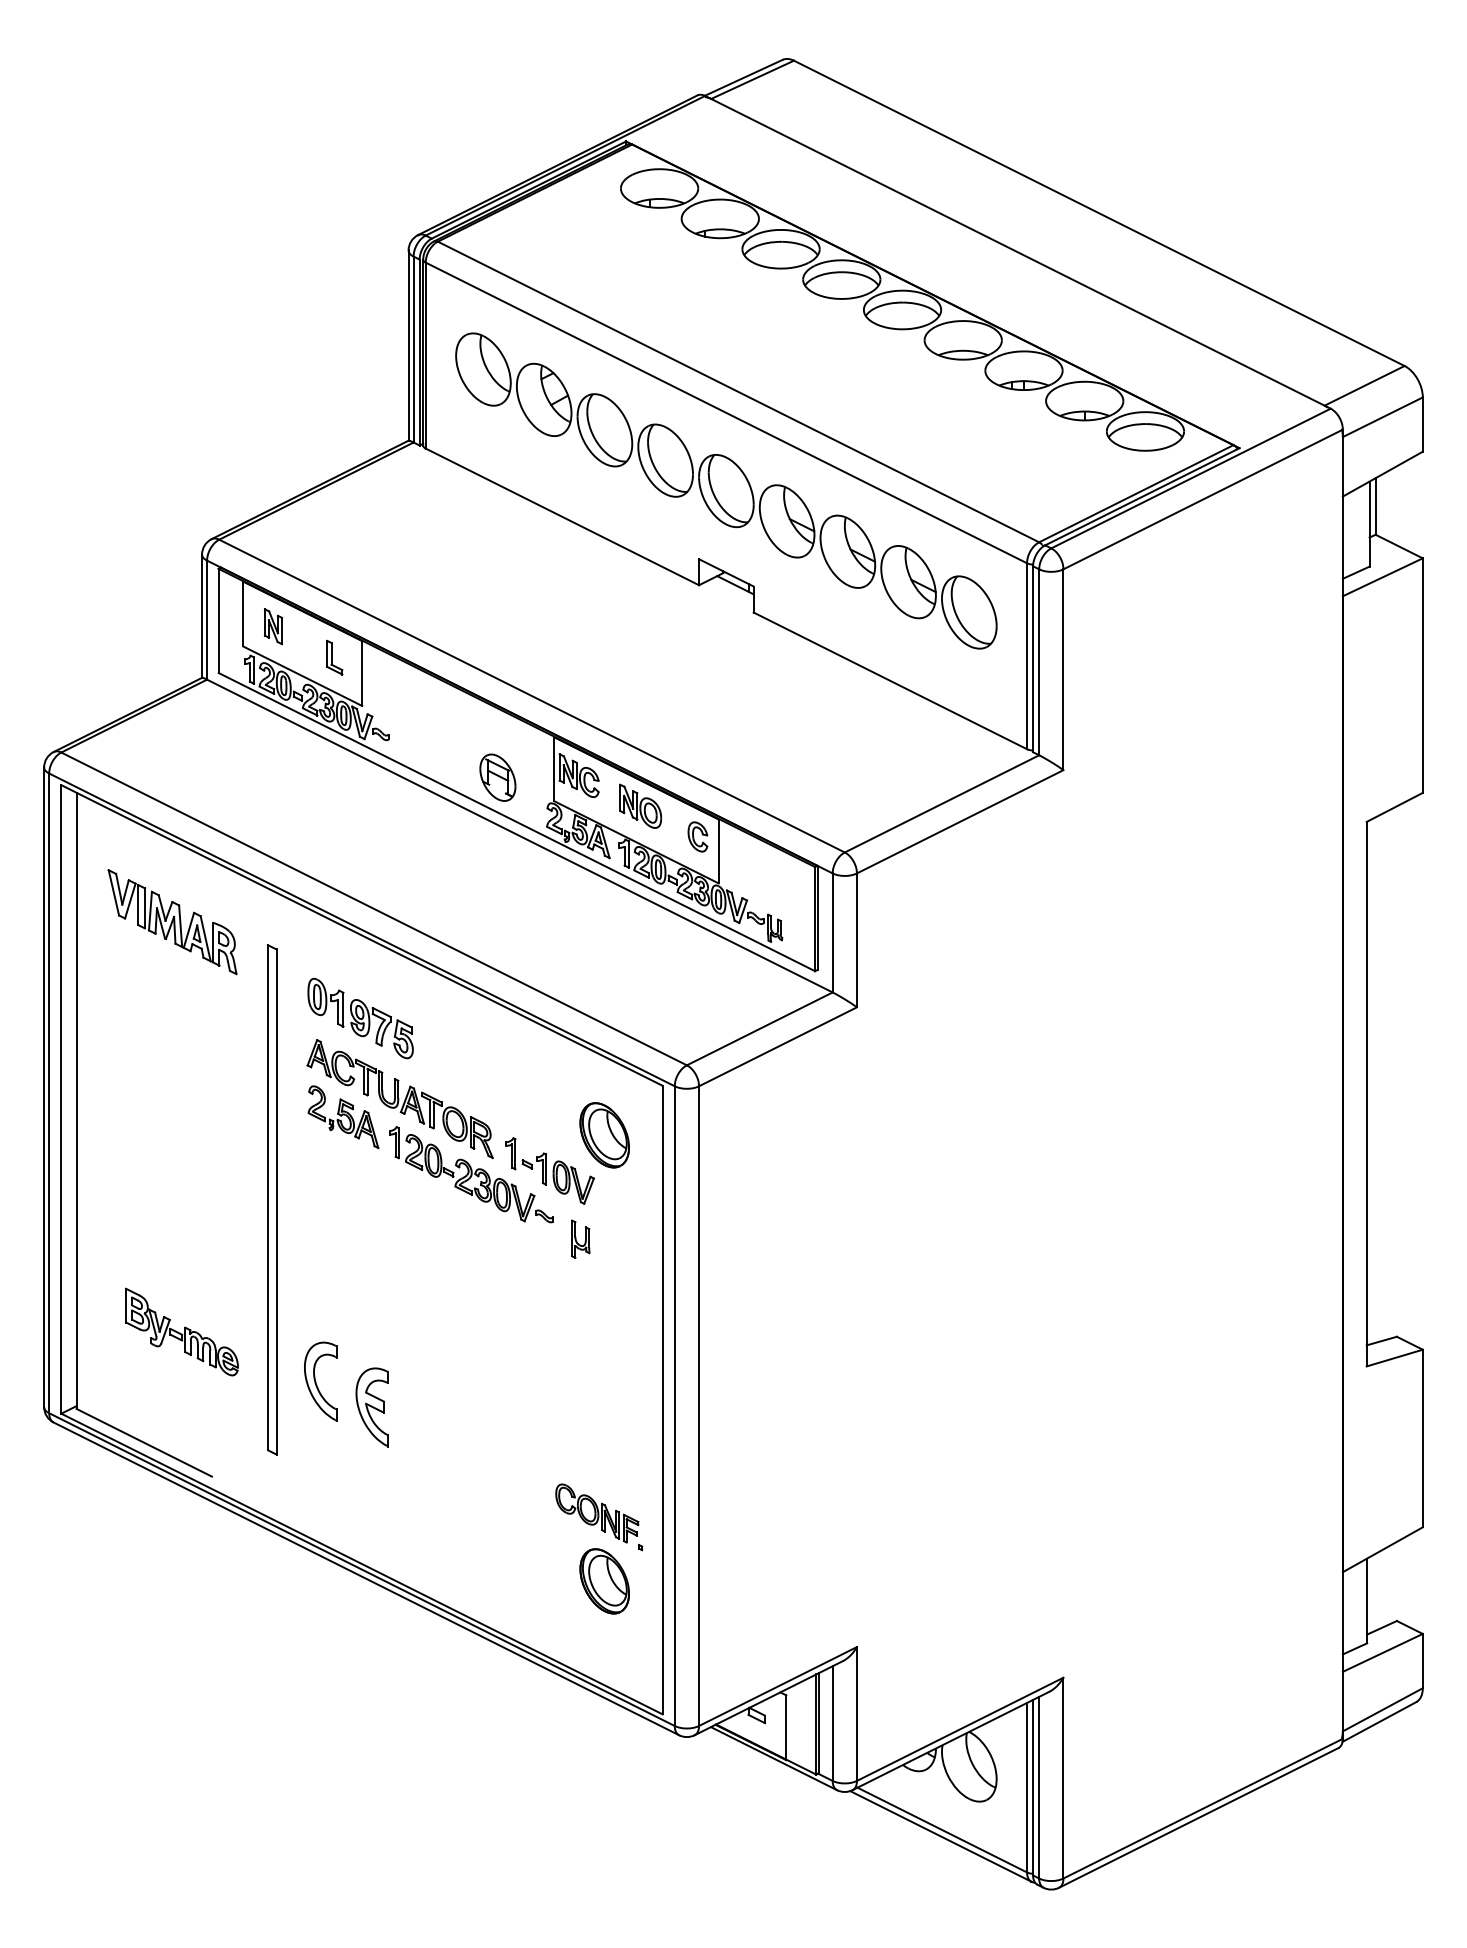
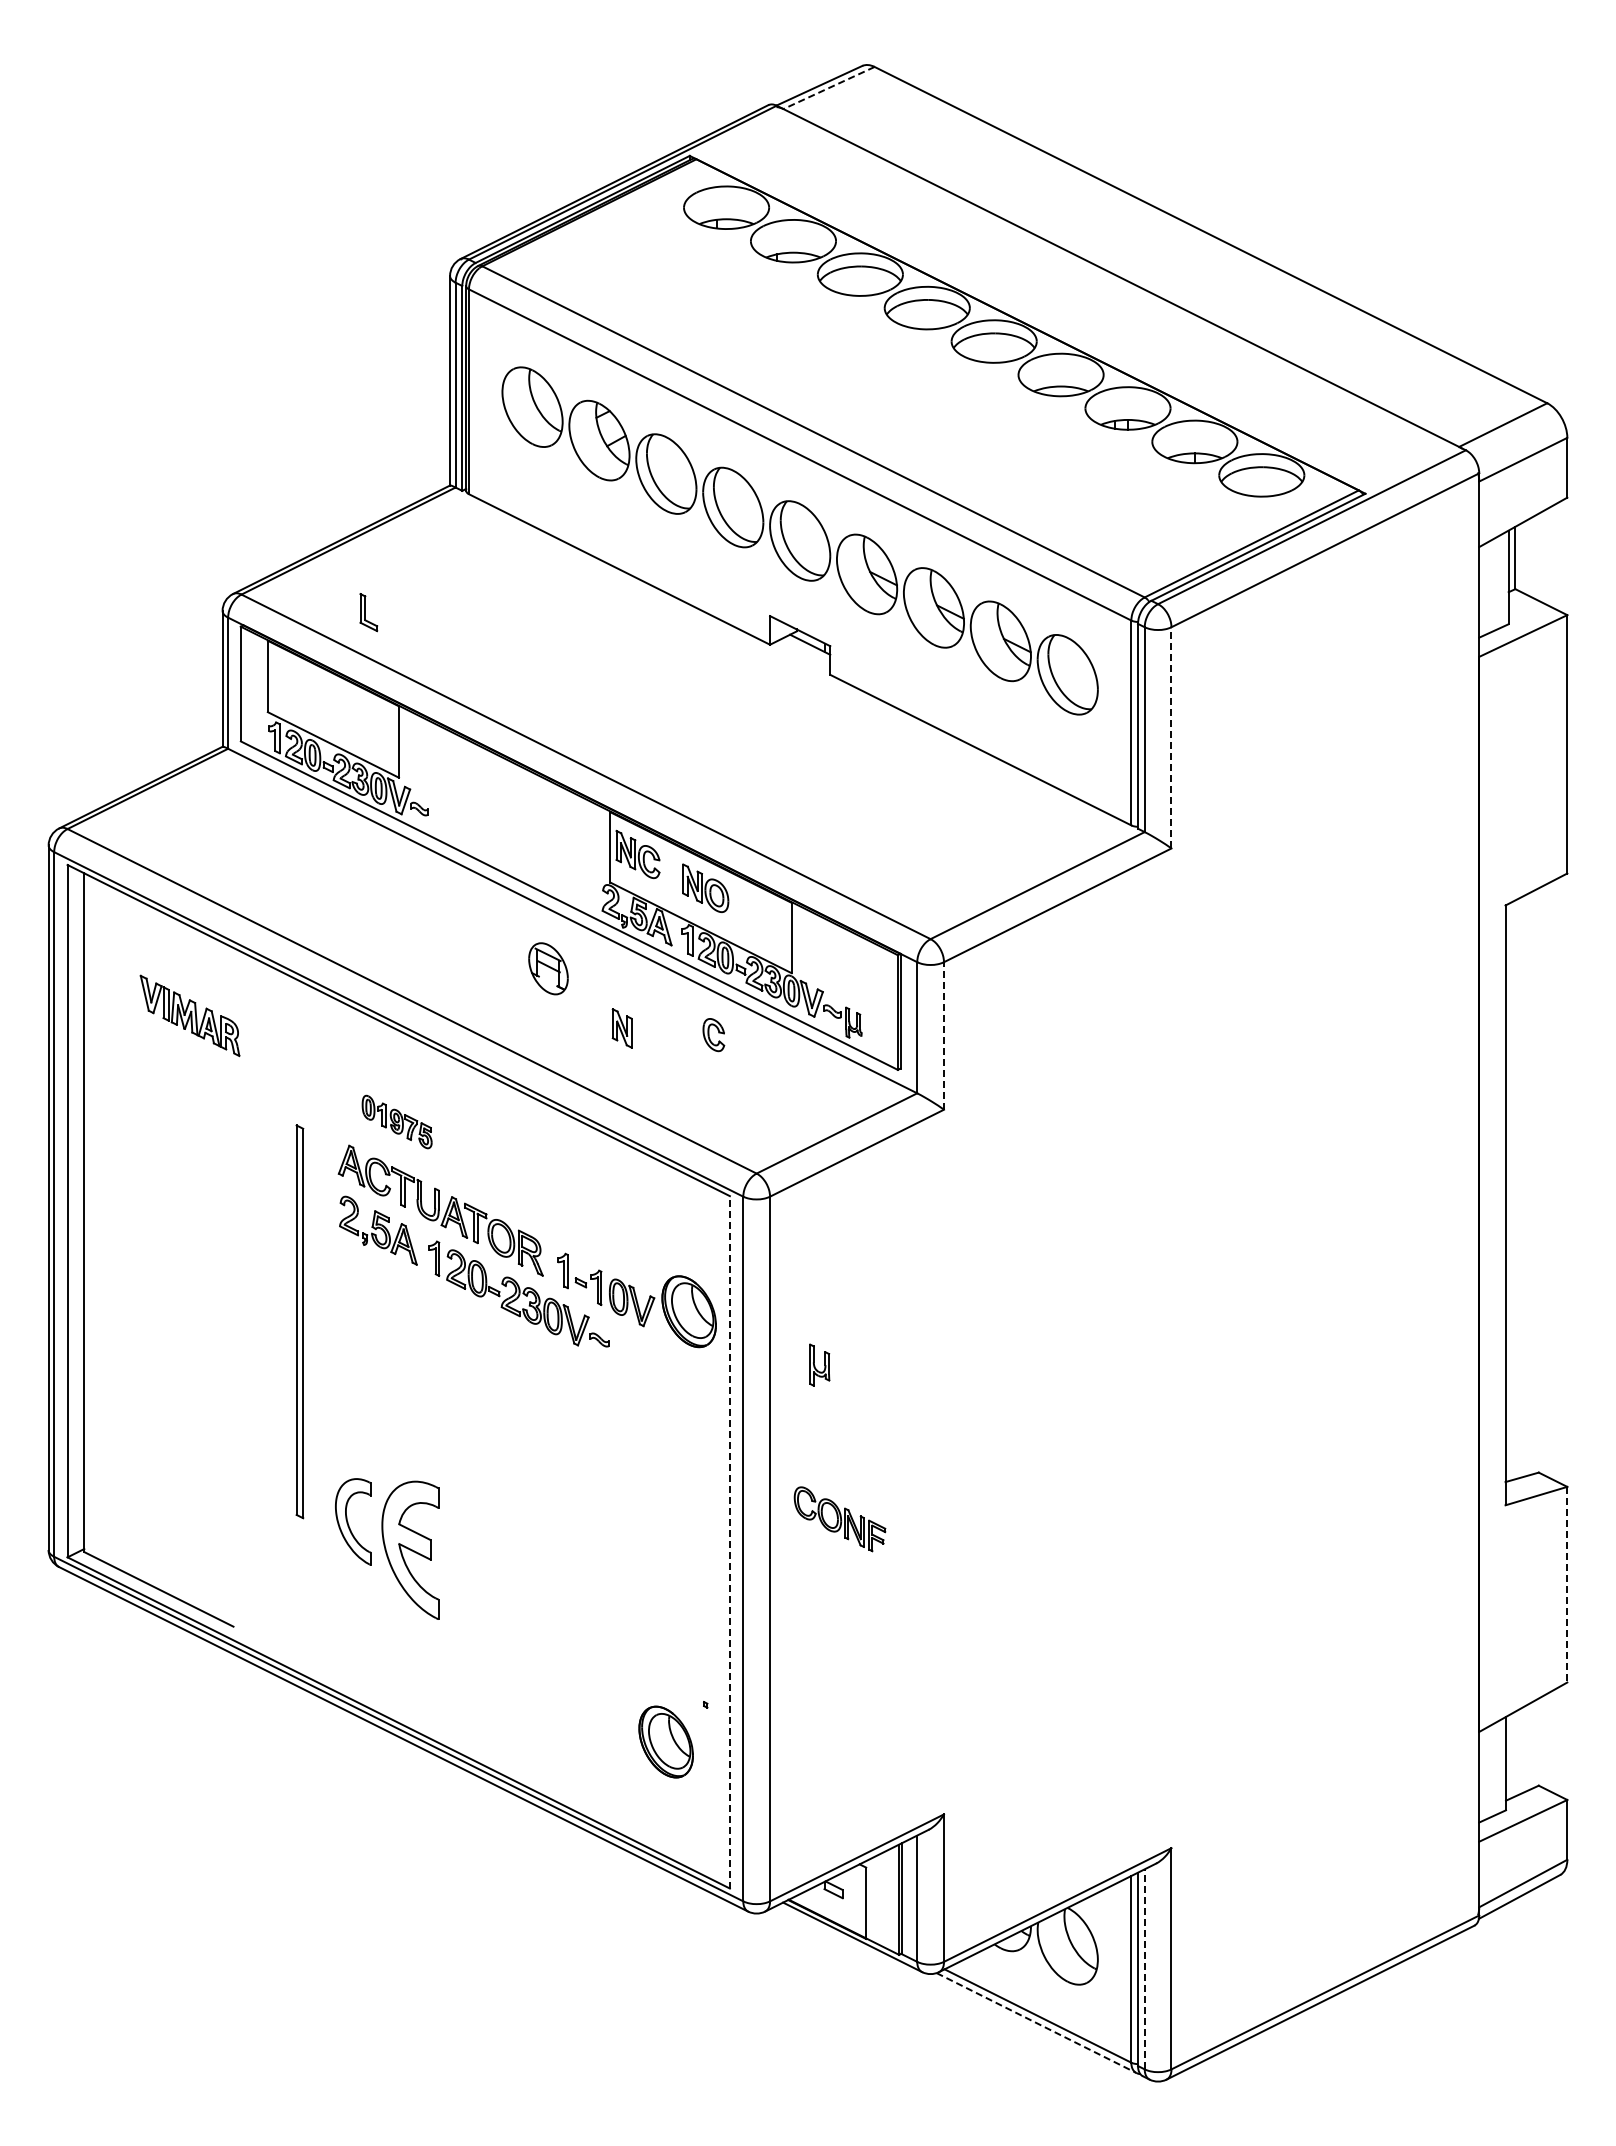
line: (752, 80) -> (828, 88), solid -> dashed
part: (272, 626) -> (621, 1028), moved
part: (334, 657) -> (368, 612), moved
line: (1063, 669) -> (1171, 737), solid -> dashed
part: (497, 777) -> (548, 968), moved
part: (697, 837) -> (713, 1035), moved
part: (172, 921) -> (189, 1015), size x0.7
line: (857, 939) -> (944, 1035), solid -> dashed
part: (359, 1018) -> (396, 1121), size x0.6
part: (604, 1135) -> (688, 1311), moved
part: (271, 1199) -> (299, 1321), size x0.7
part: (580, 1238) -> (819, 1364), moved
part: (182, 1332) -> (200, 1467), removed
line: (662, 1399) -> (729, 1541), solid -> dashed
part: (371, 1407) -> (409, 1550), size x1.6
line: (1422, 1438) -> (1567, 1584), solid -> dashed
part: (596, 1513) -> (839, 1519), moved
line: (1038, 1786) -> (1144, 1968), solid -> dashed
line: (940, 1836) -> (1036, 2023), solid -> dashed

